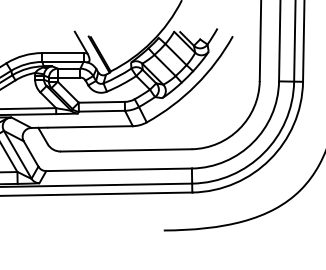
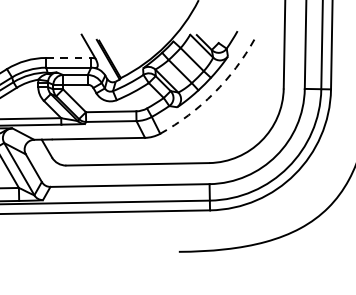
line: (62, 53) -> (68, 58), solid -> dashed
arc: (195, 85) -> (213, 93), solid -> dashed

